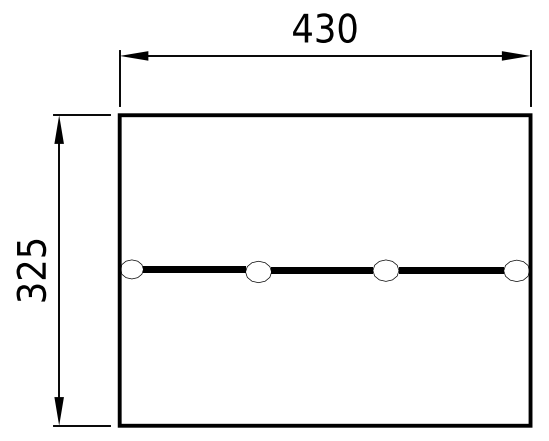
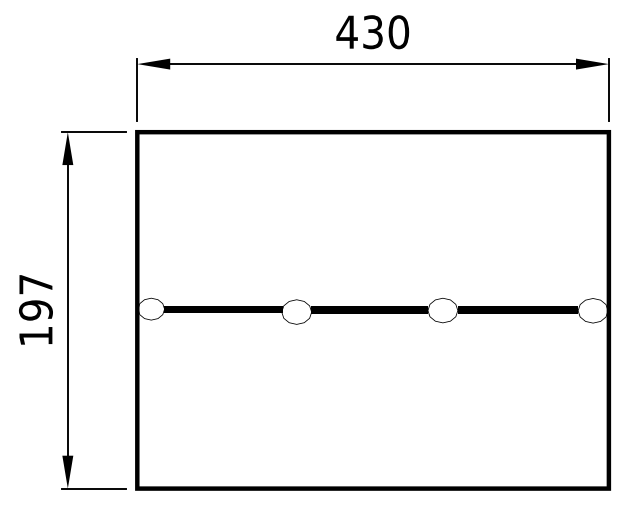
text: (30, 270) -> (35, 310), 325 -> 197

